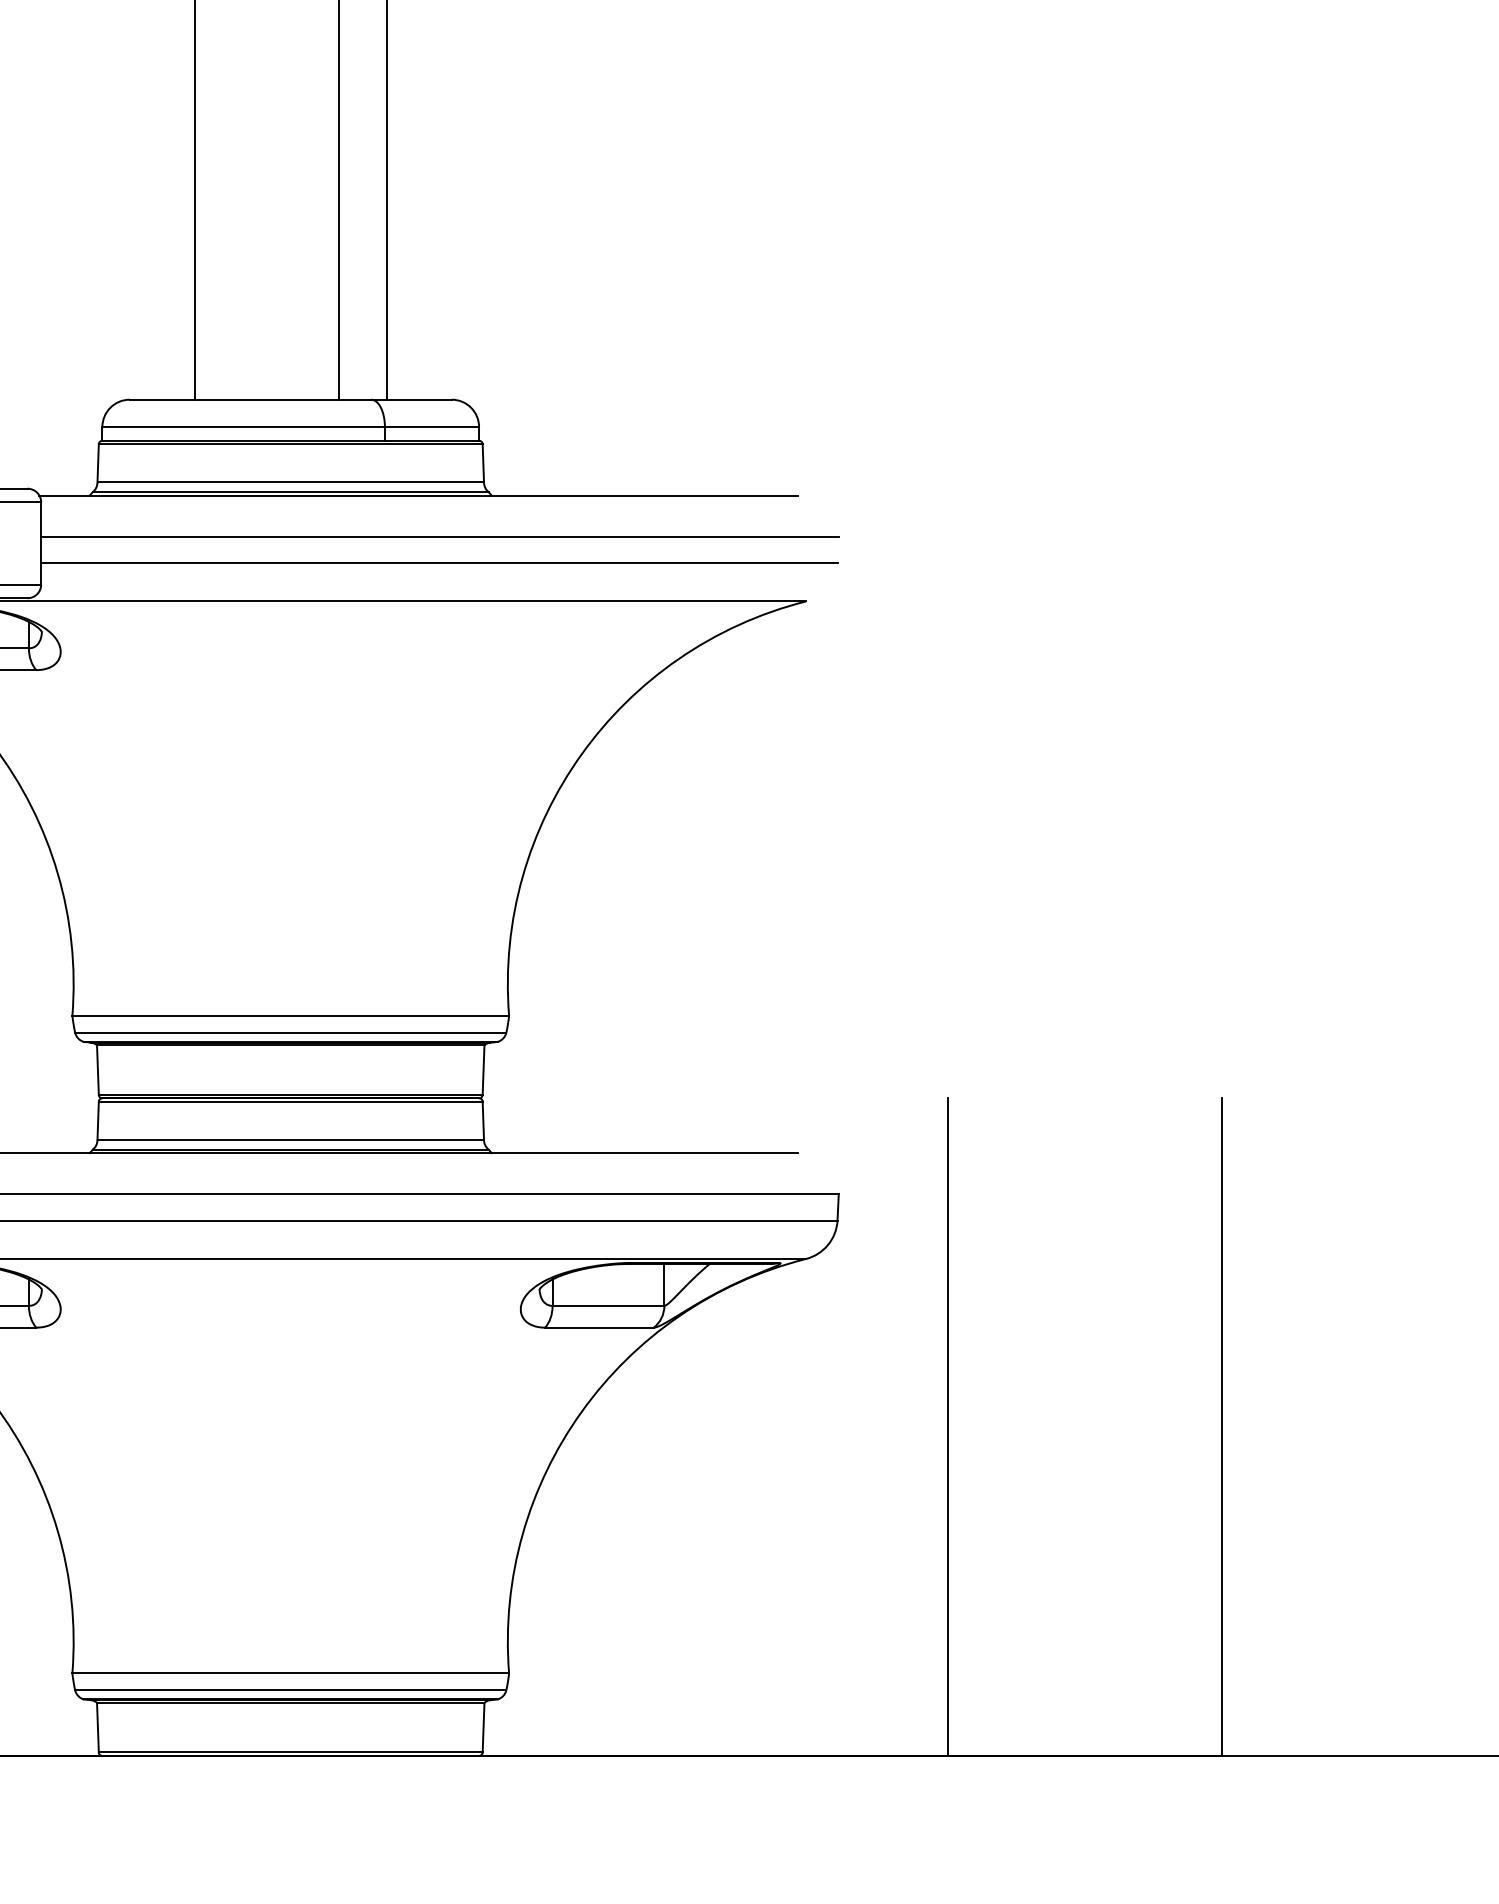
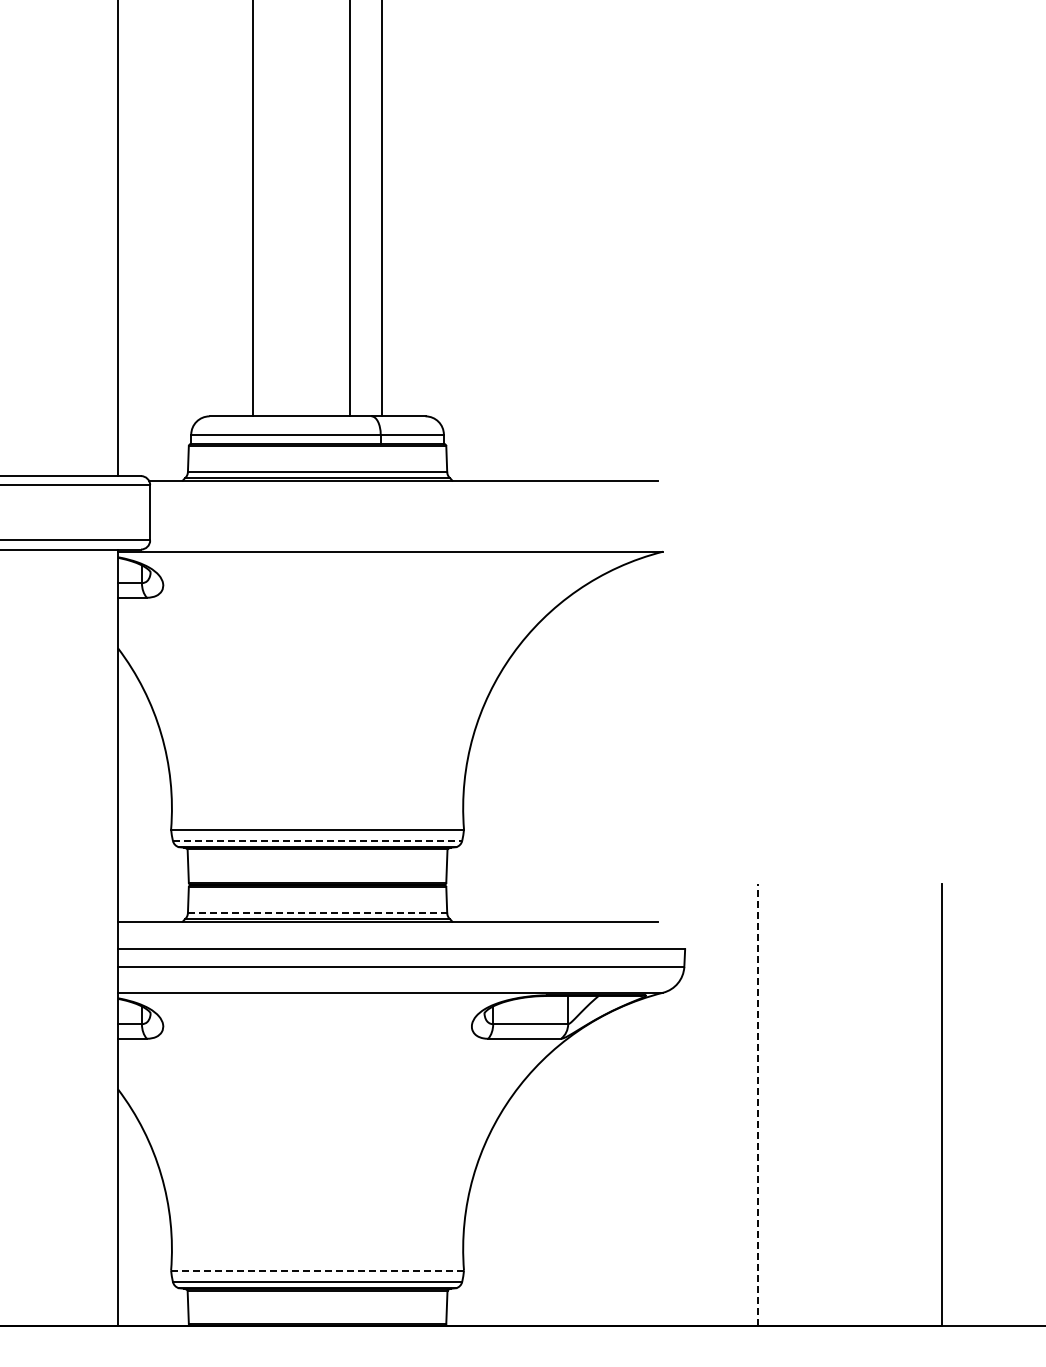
line: (439, 537) -> (417, 508), removed
line: (439, 563) -> (417, 526), removed
line: (290, 1032) -> (317, 840), solid -> dashed
line: (290, 1139) -> (317, 912), solid -> dashed
line: (948, 1427) -> (758, 1105), solid -> dashed
line: (292, 1673) -> (318, 1270), solid -> dashed

